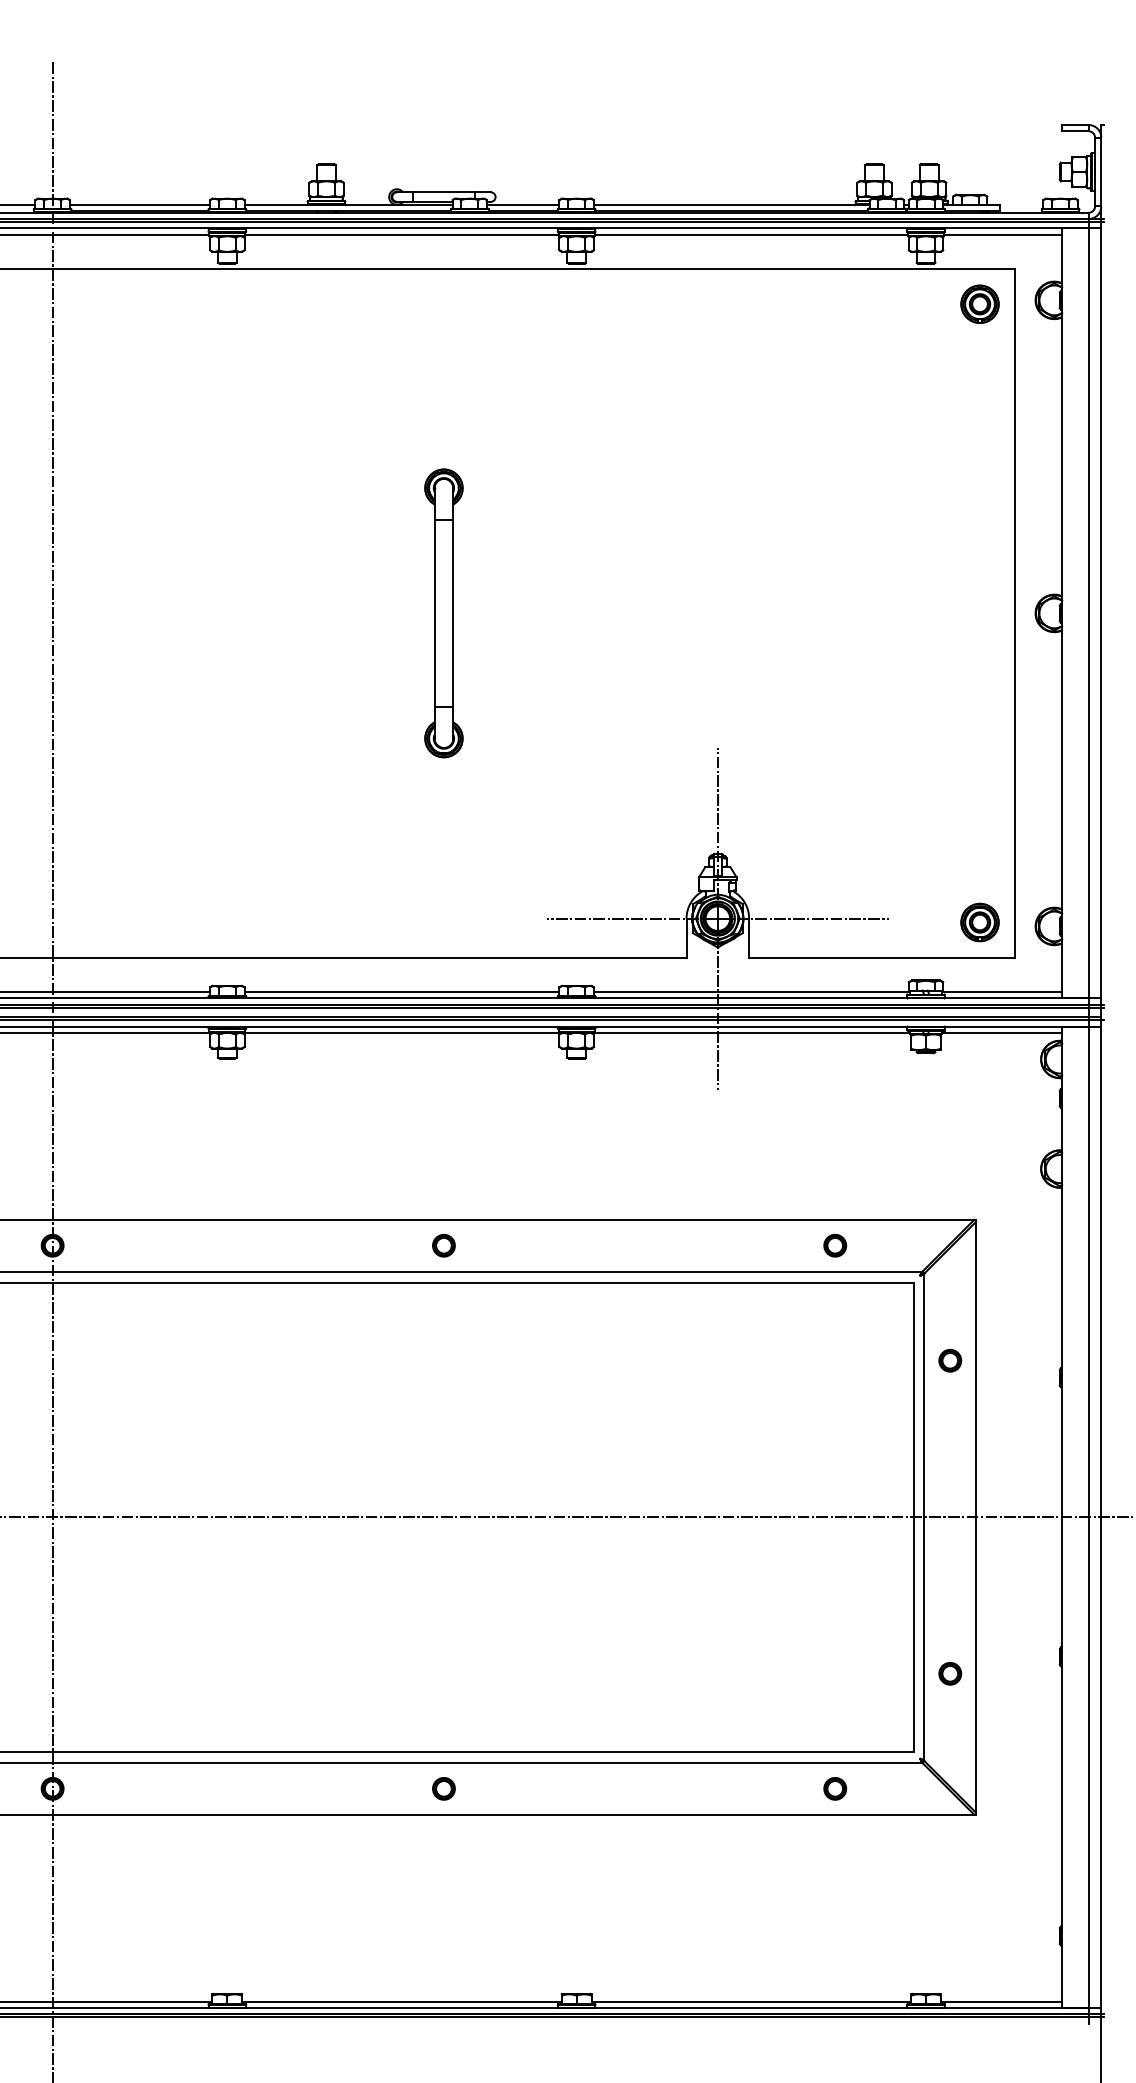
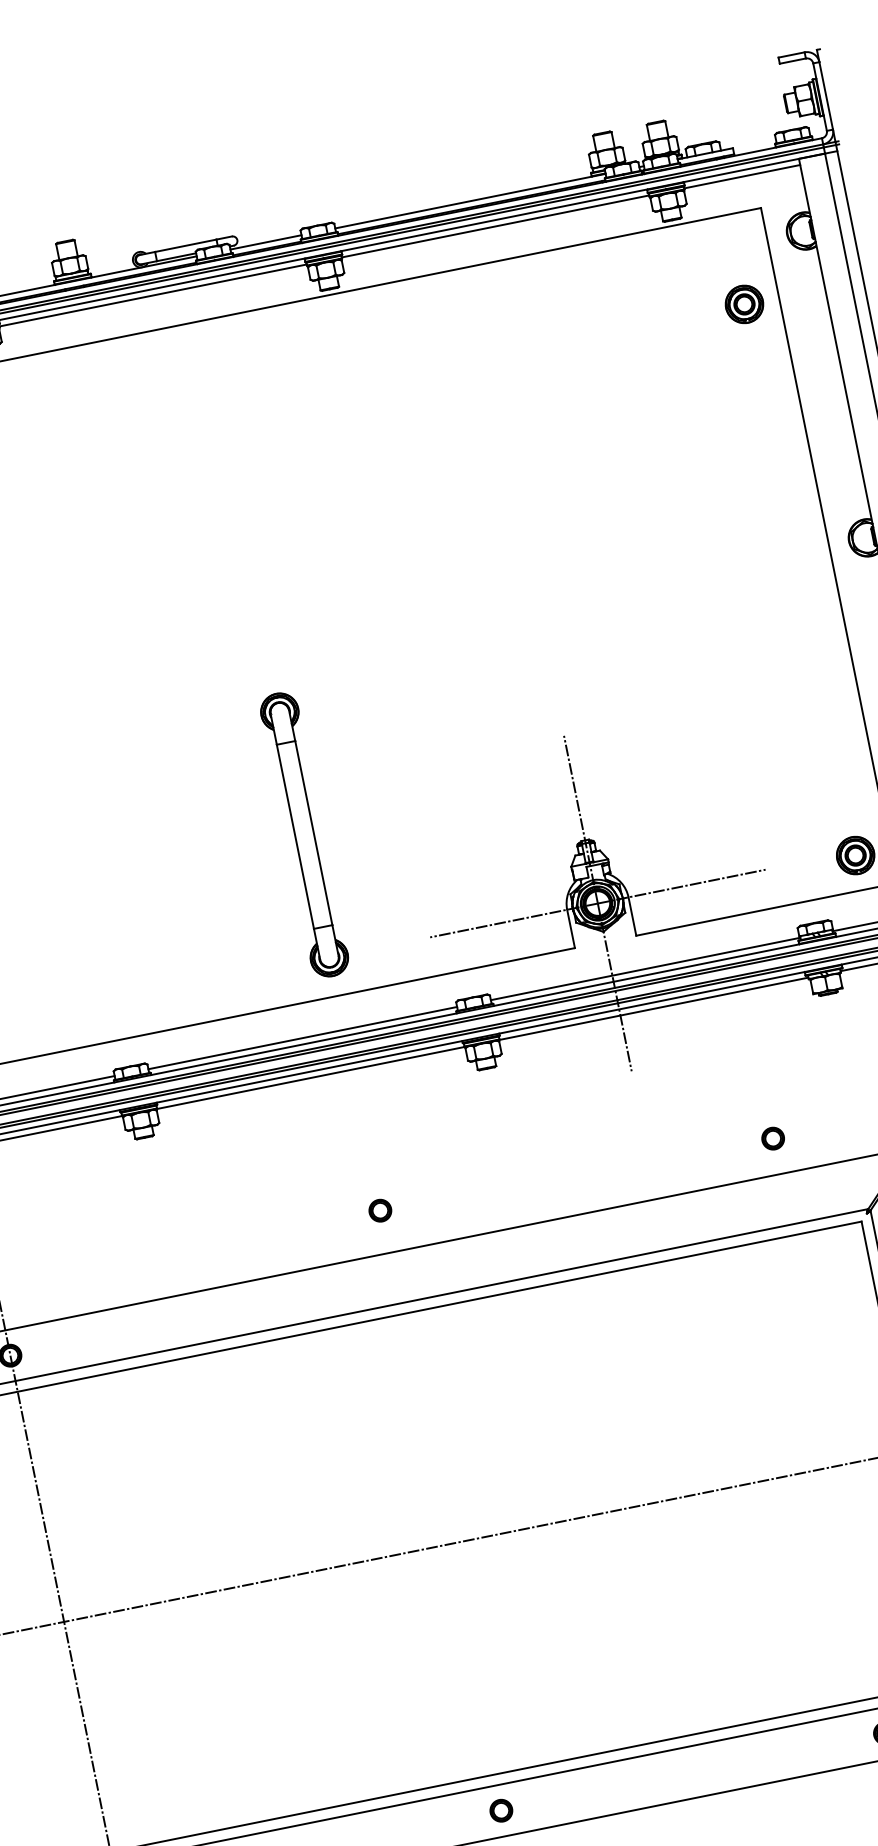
part: (979, 303) -> (743, 303), moved
part: (443, 613) -> (304, 835), moved
part: (443, 1245) -> (379, 1210), moved
part: (835, 1245) -> (773, 1138), moved

